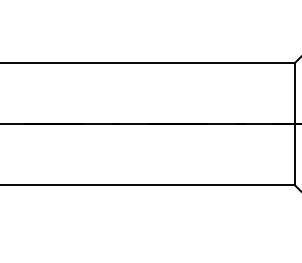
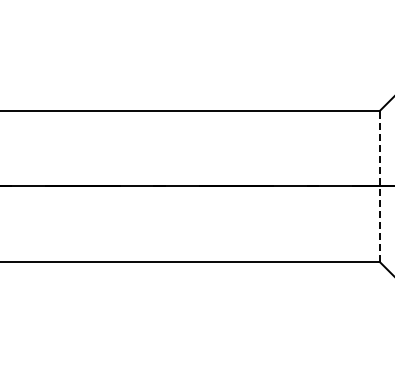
line: (294, 124) -> (379, 186), solid -> dashed

